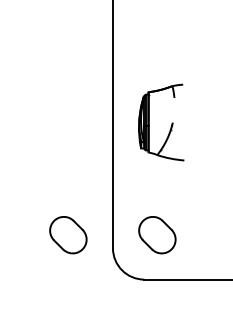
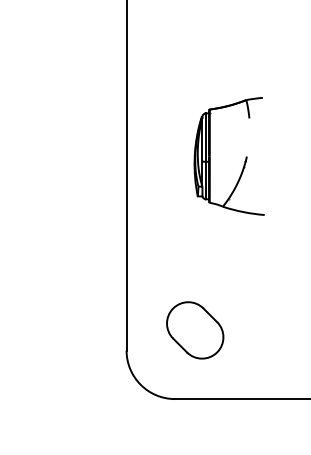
part: (170, 126) -> (243, 162), moved
part: (68, 235) -> (57, 330), removed

